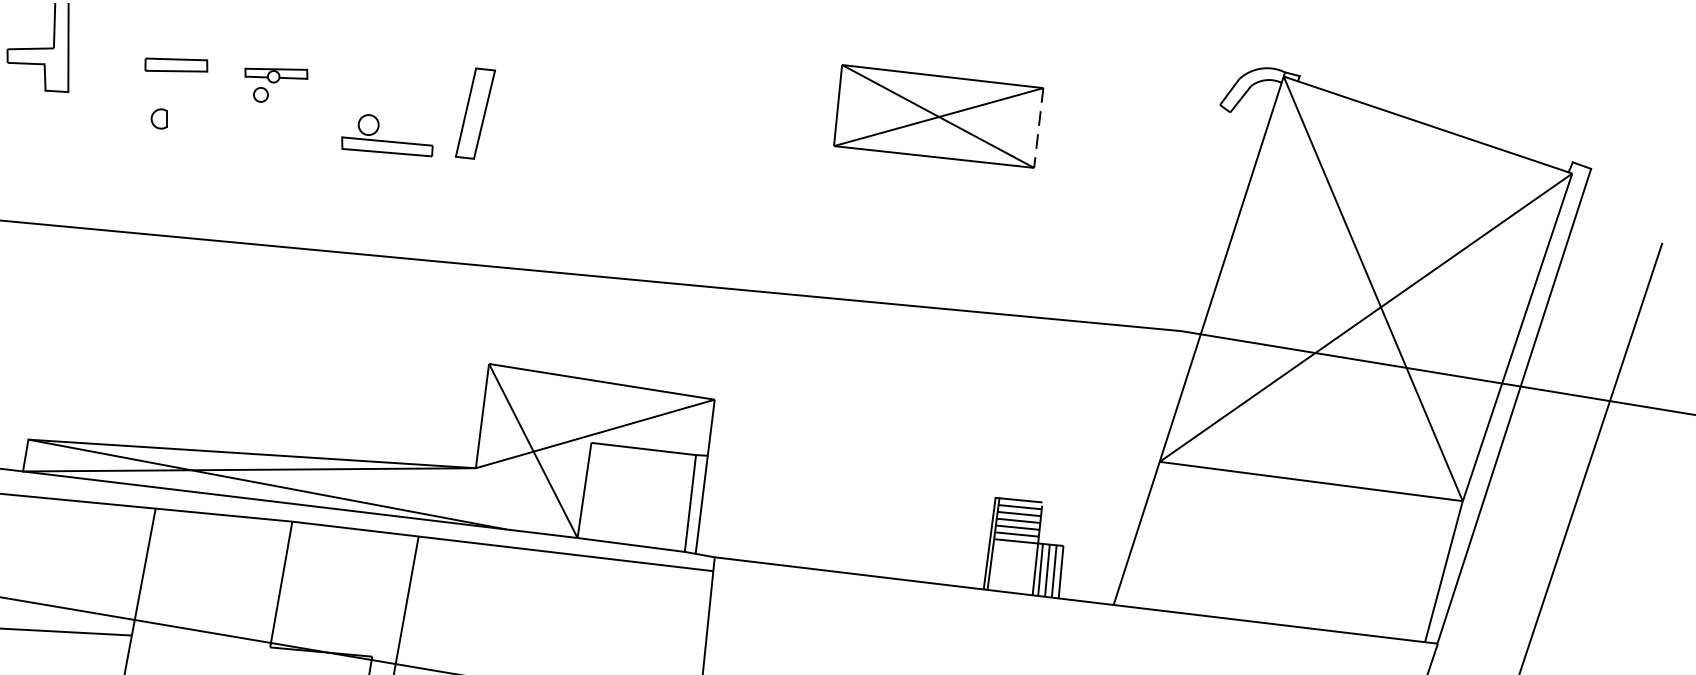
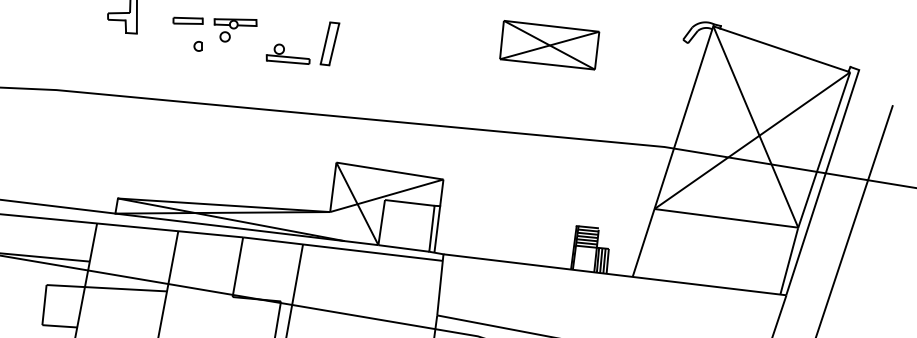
part: (276, 85) -> (235, 30), size x1.43
part: (158, 119) -> (197, 46), moved
line: (1039, 127) -> (597, 50), dashed -> solid

